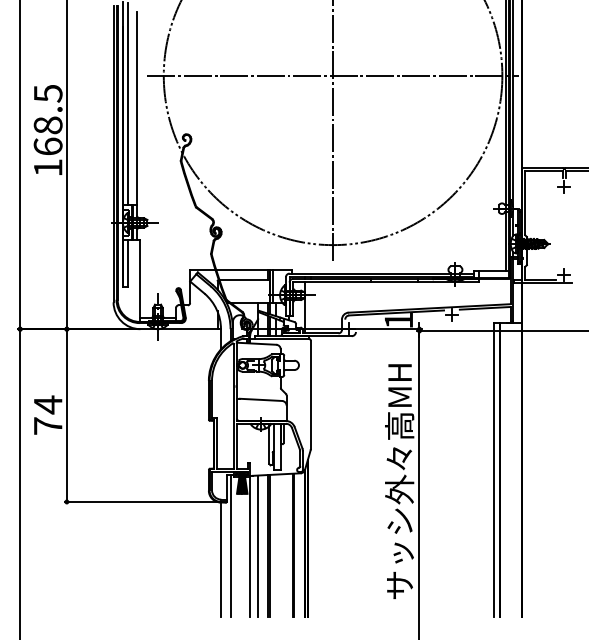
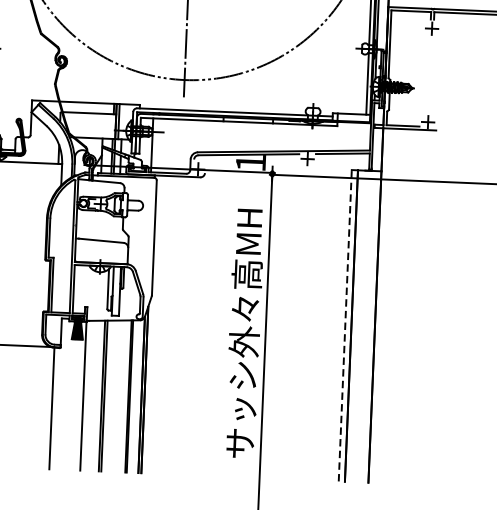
line: (494, 470) -> (345, 325), solid -> dashed
line: (230, 545) -> (62, 393), removed
line: (258, 546) -> (92, 395), removed

